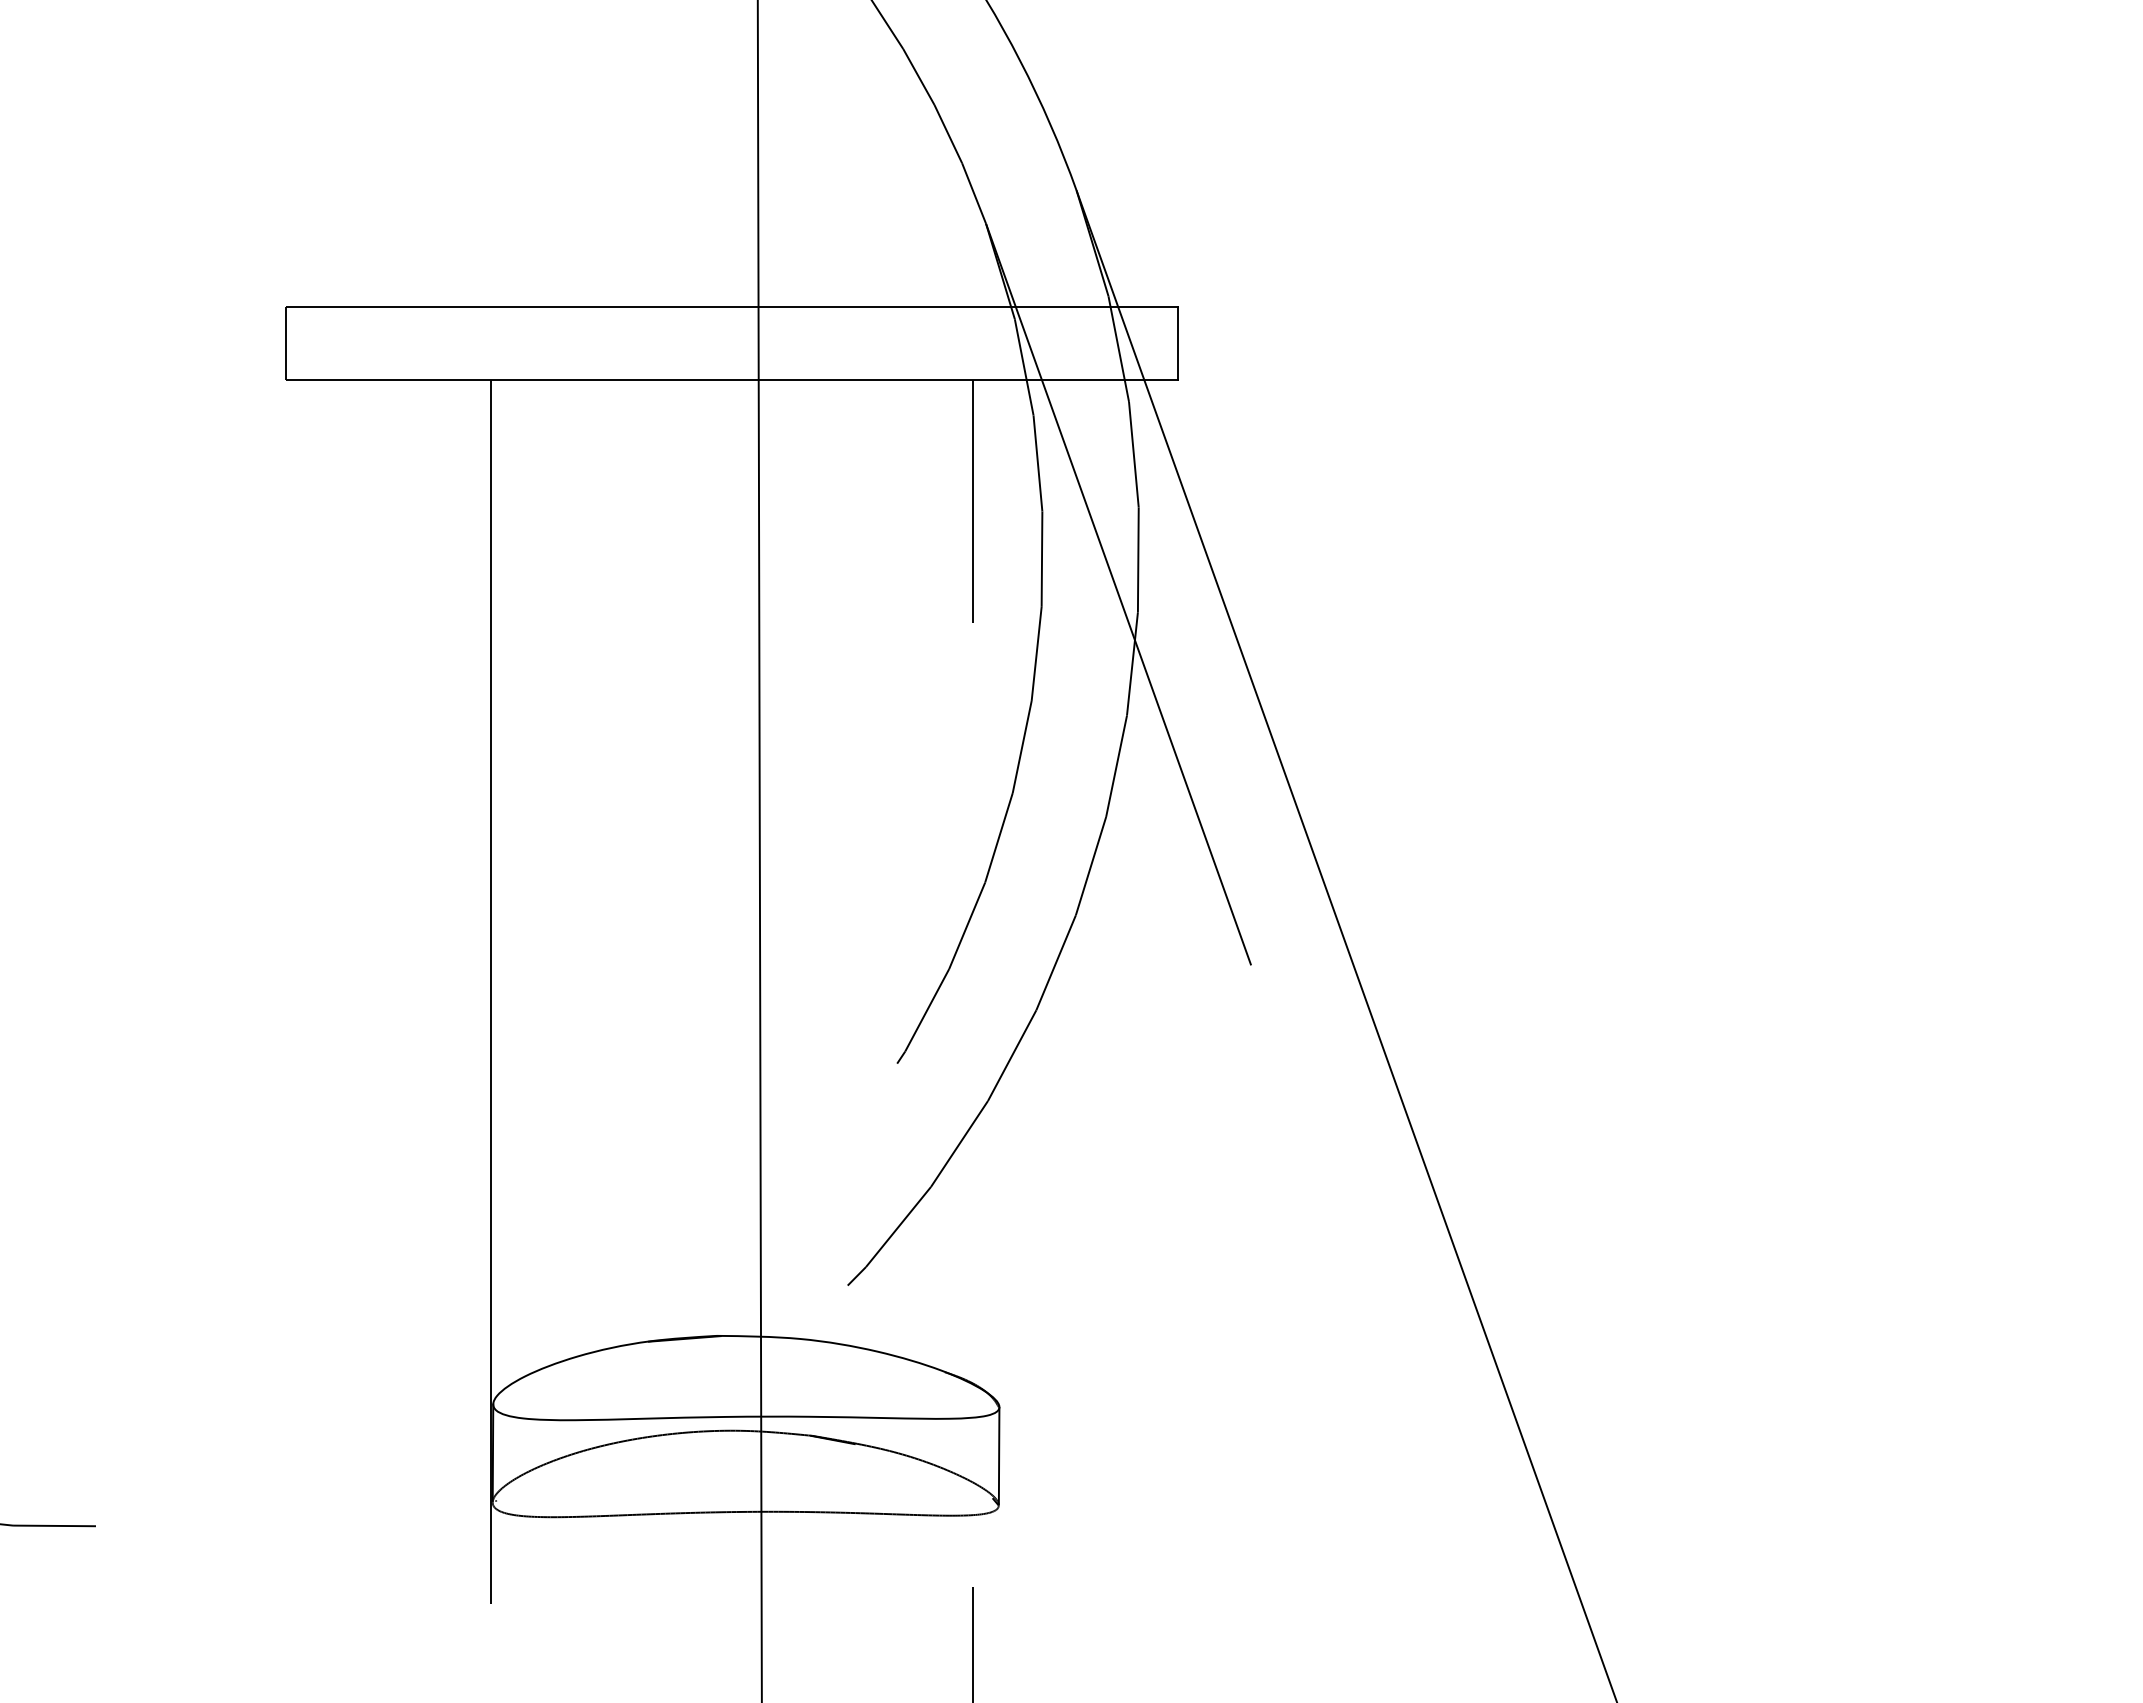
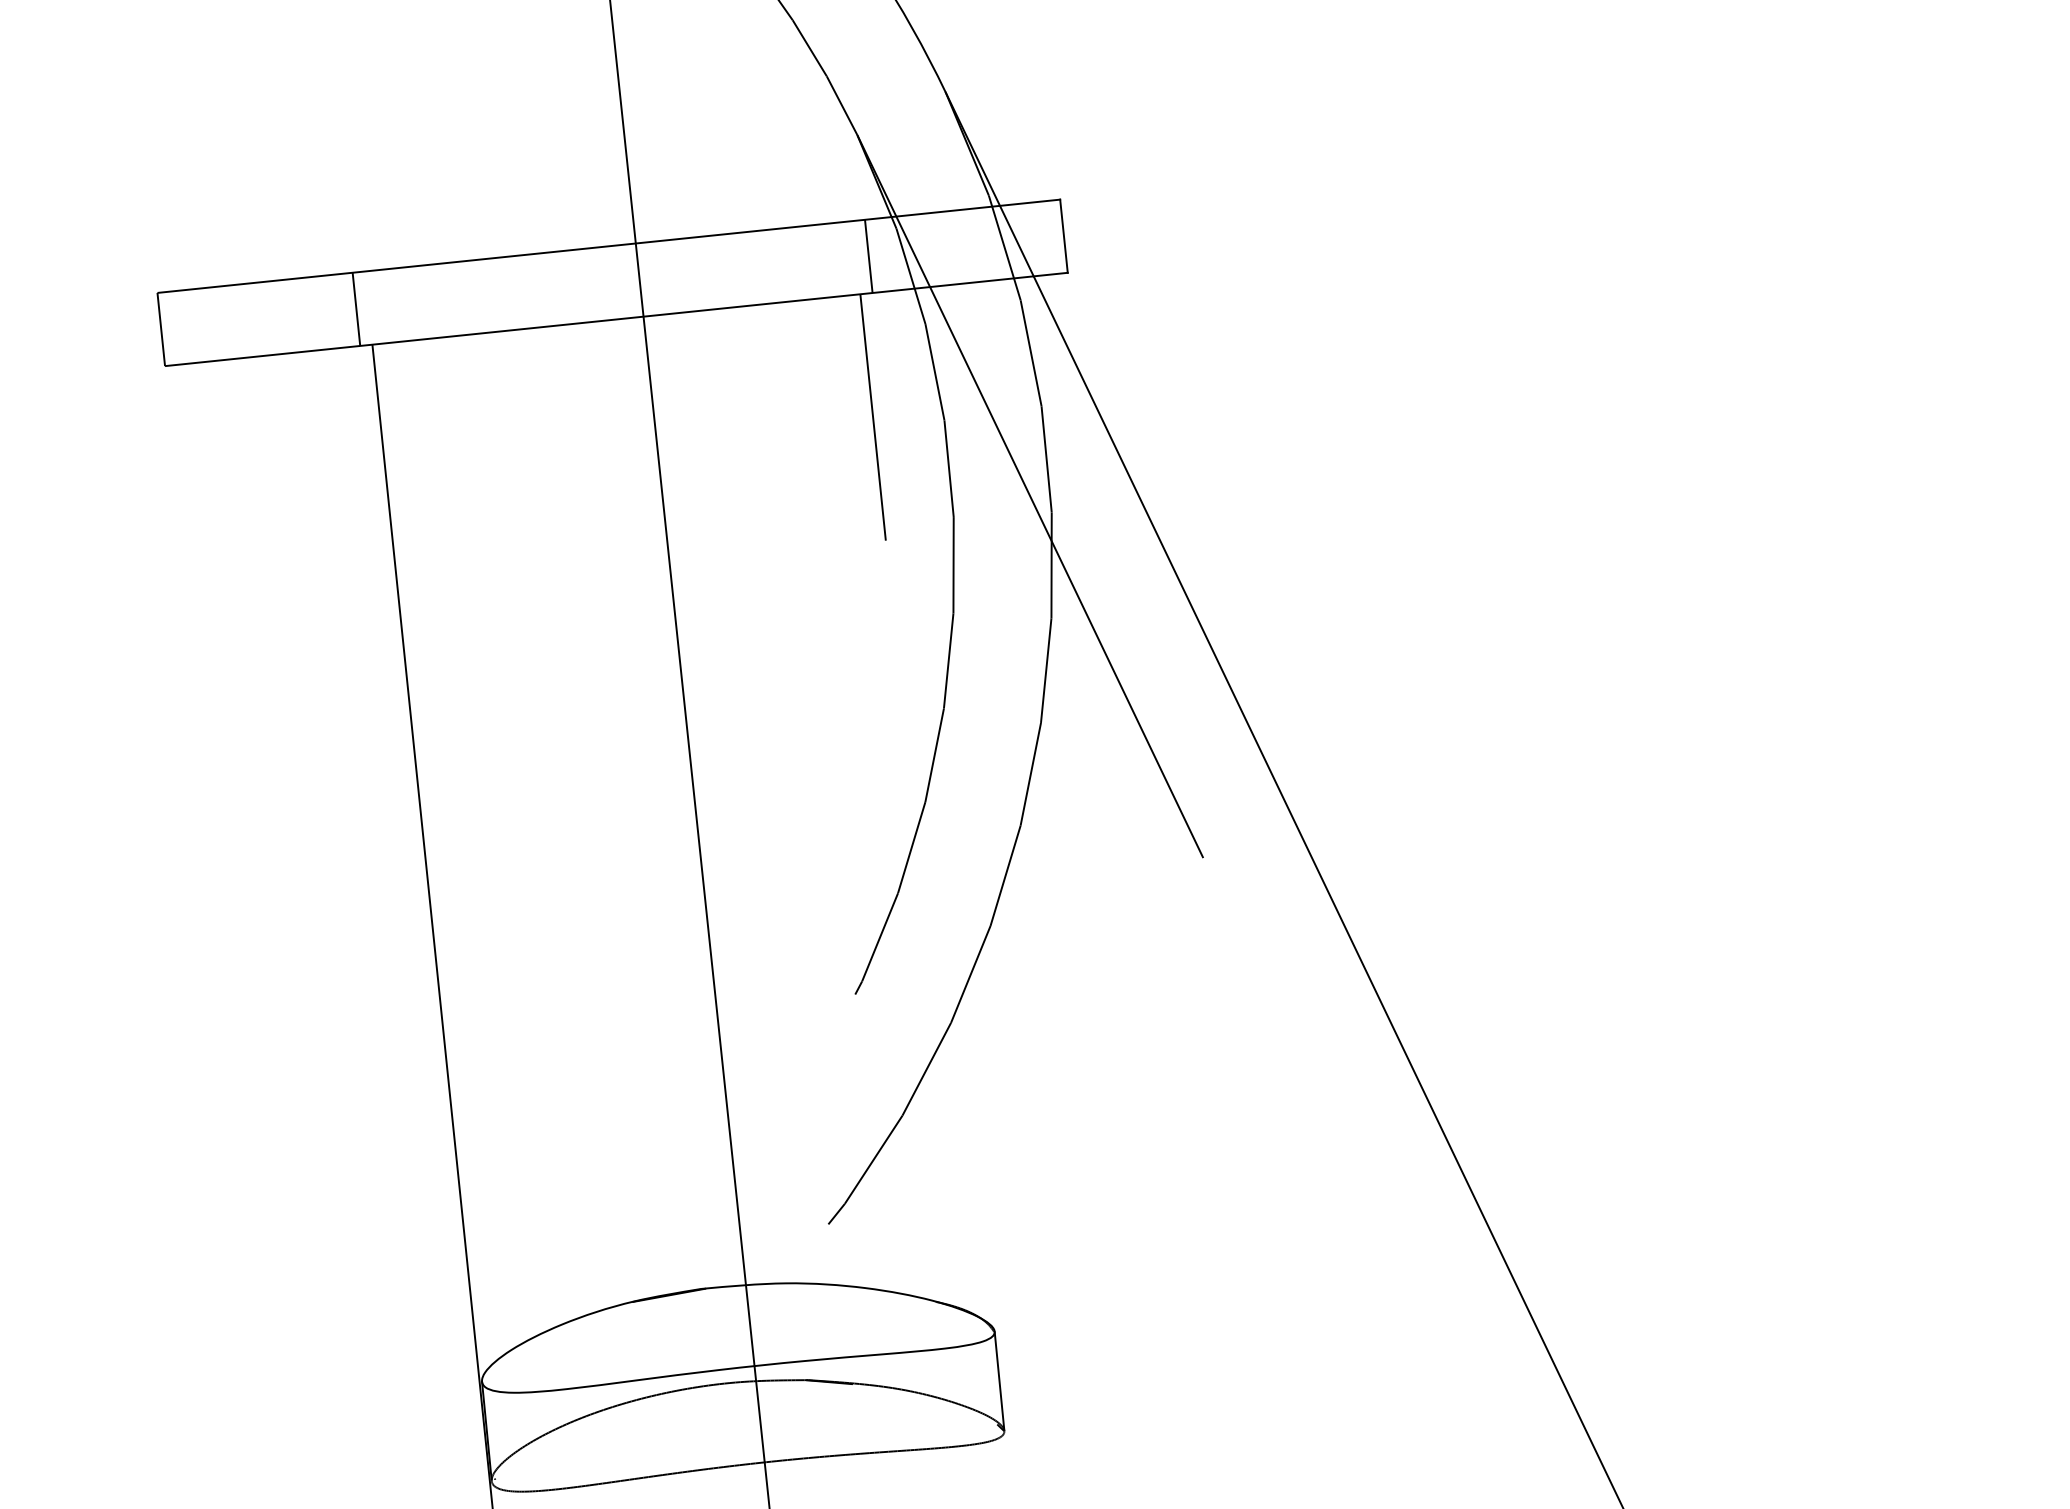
line: (478, 343) -> (356, 309), added
line: (984, 343) -> (868, 256), added

